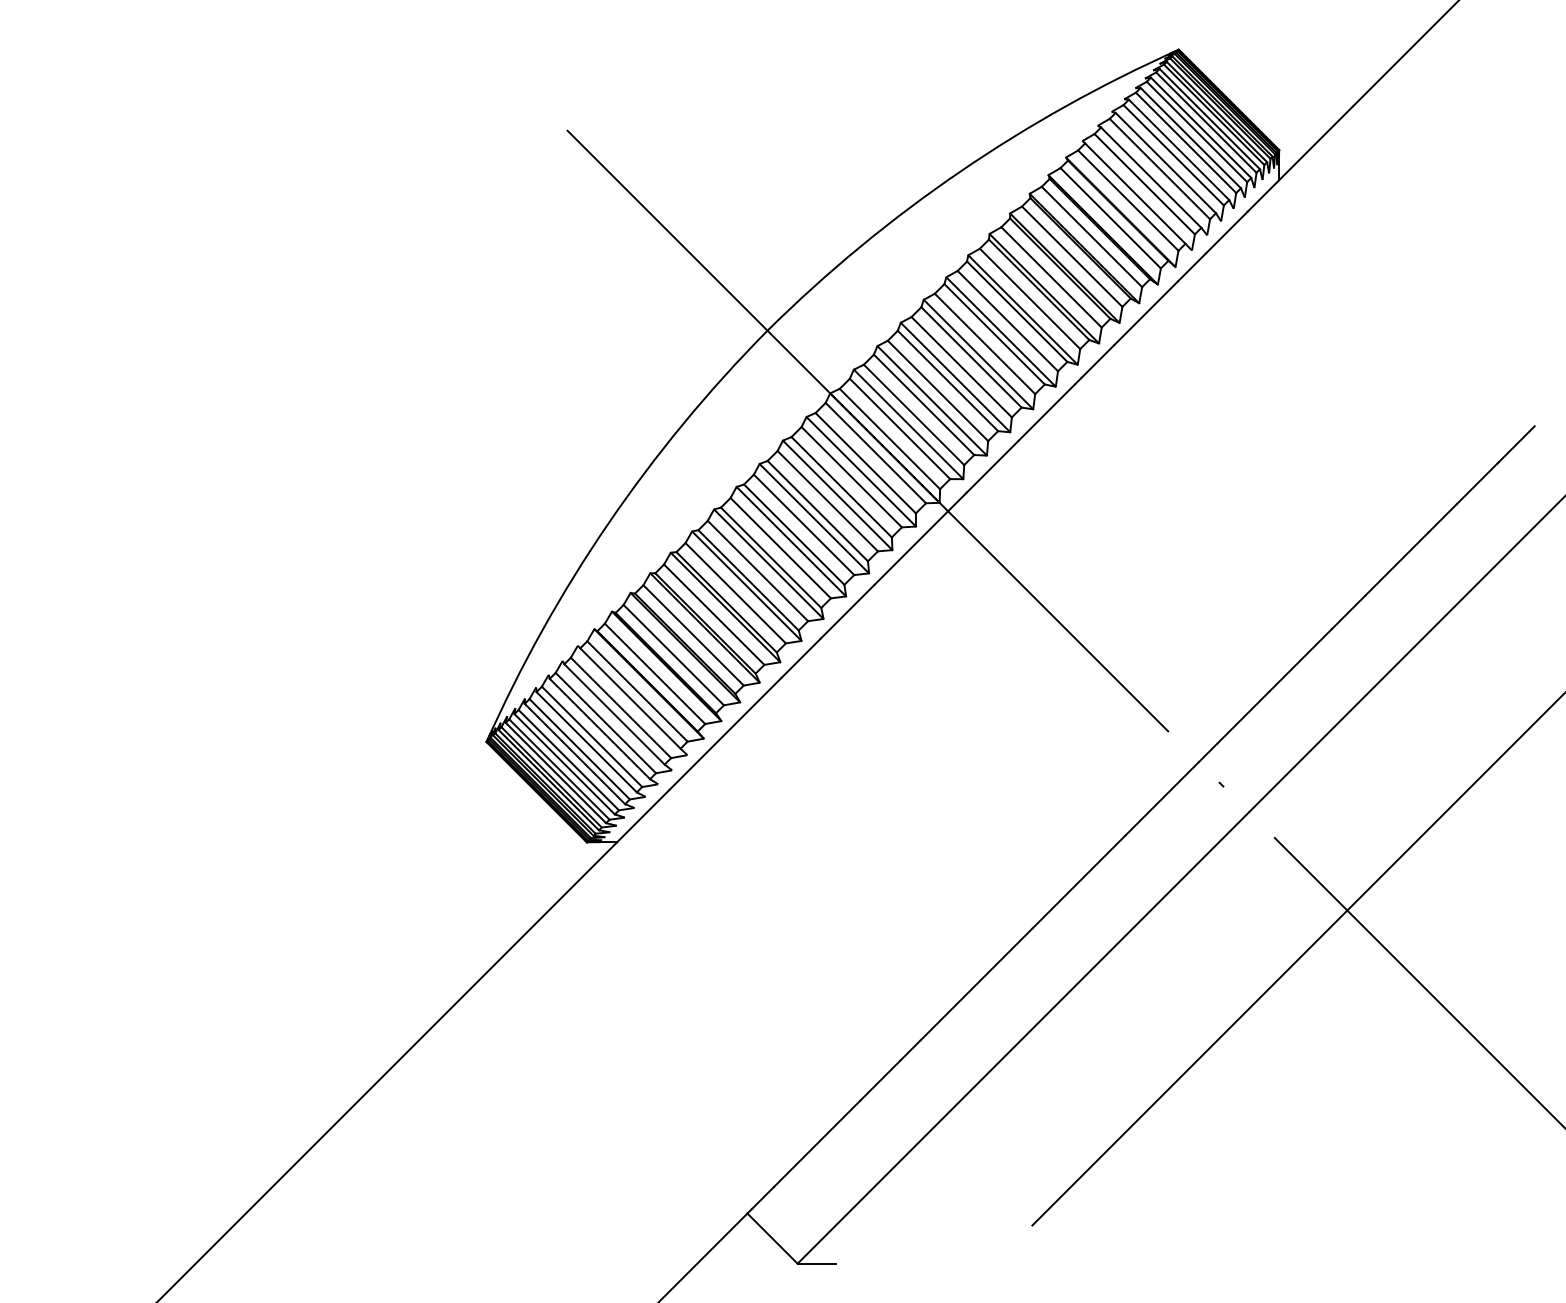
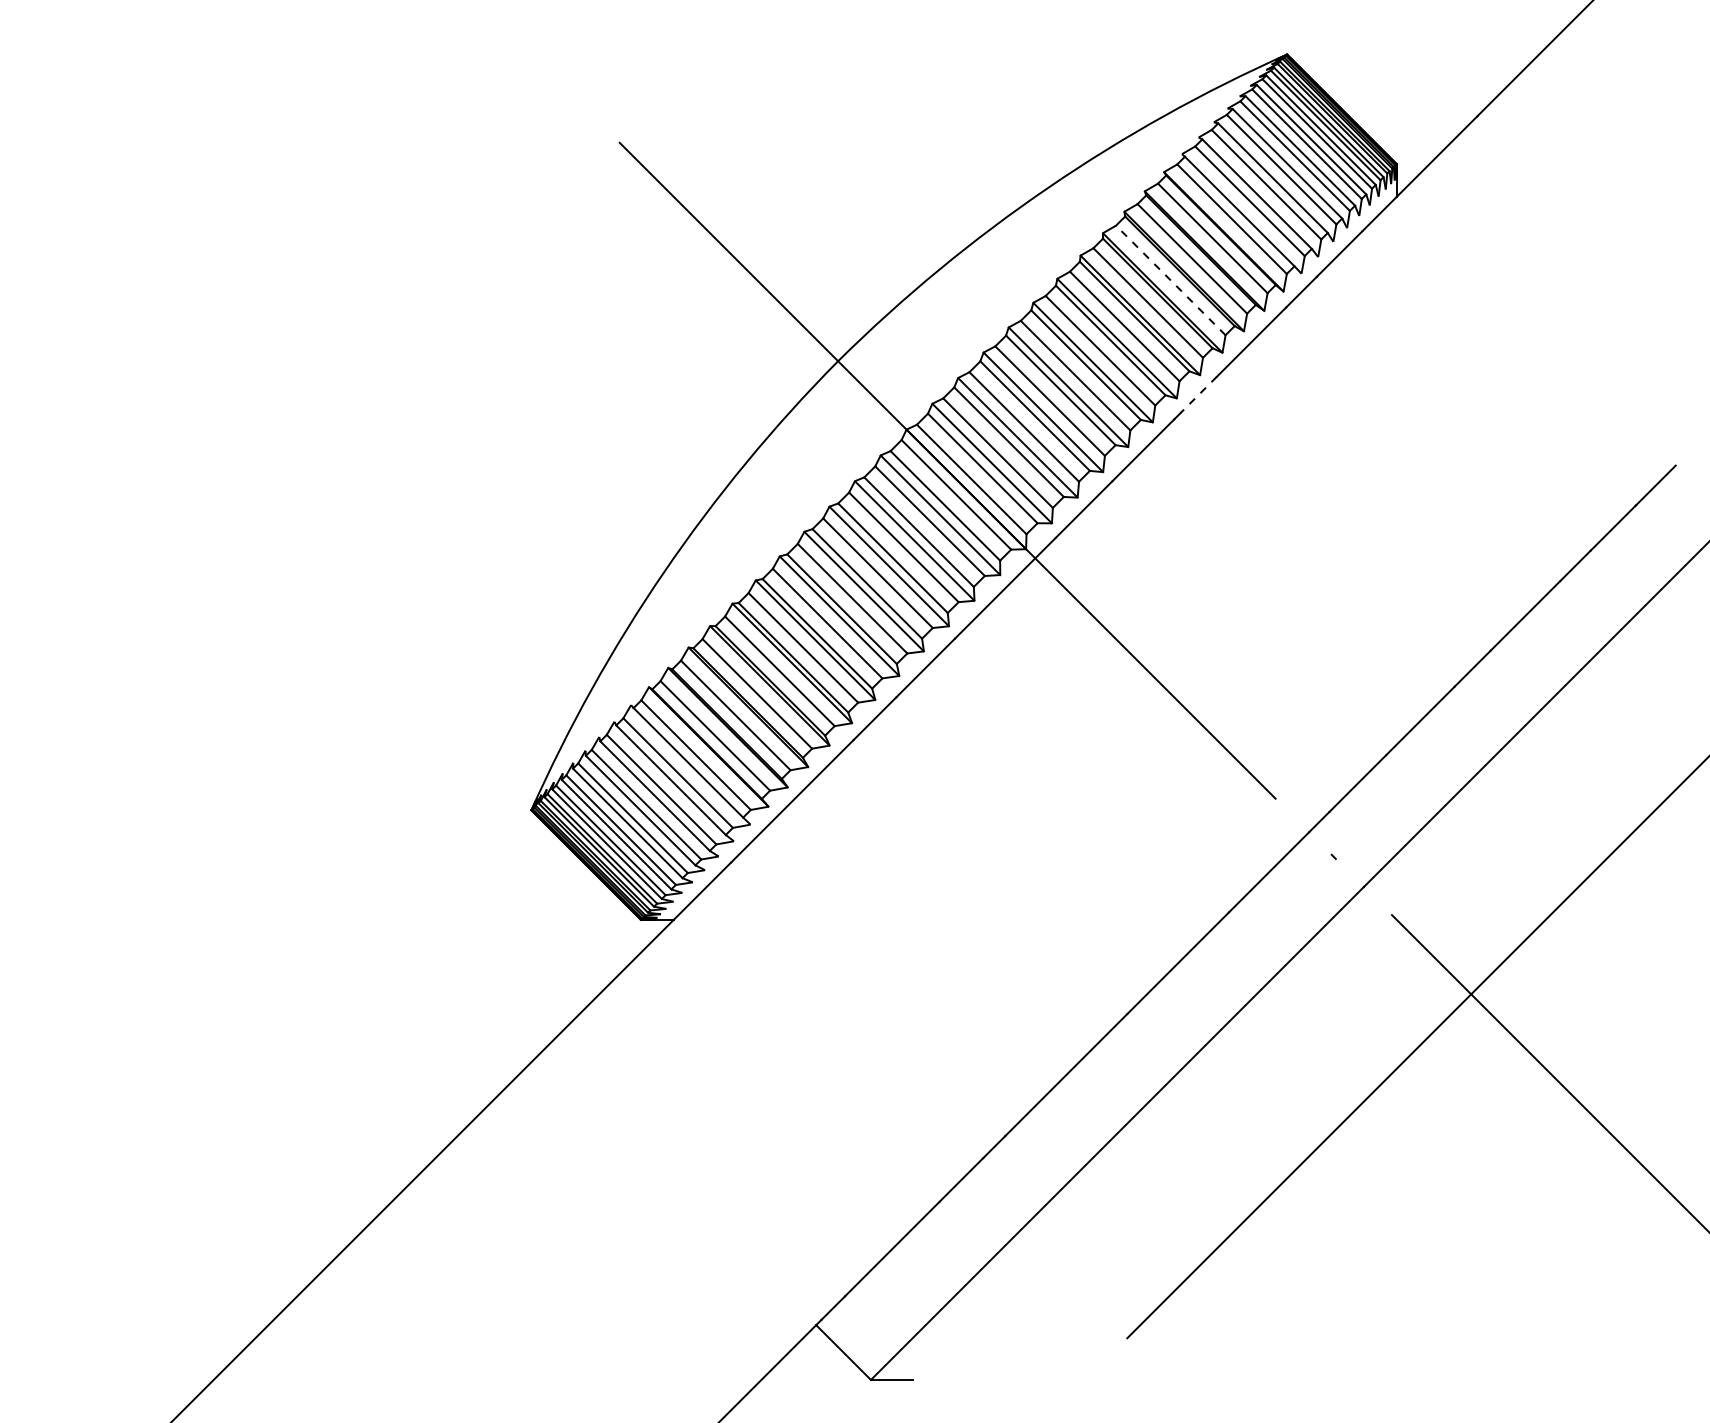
line: (1072, 256) -> (1171, 280), solid -> dashed
line: (1097, 361) -> (1198, 394), solid -> dashed

